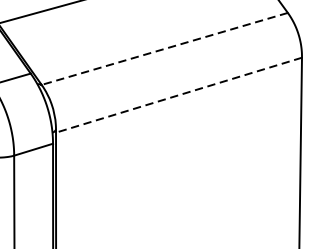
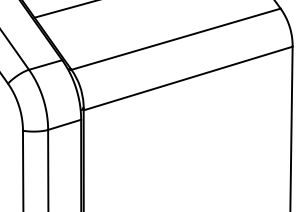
line: (165, 49) -> (176, 39), dashed -> solid
line: (178, 95) -> (187, 78), dashed -> solid

